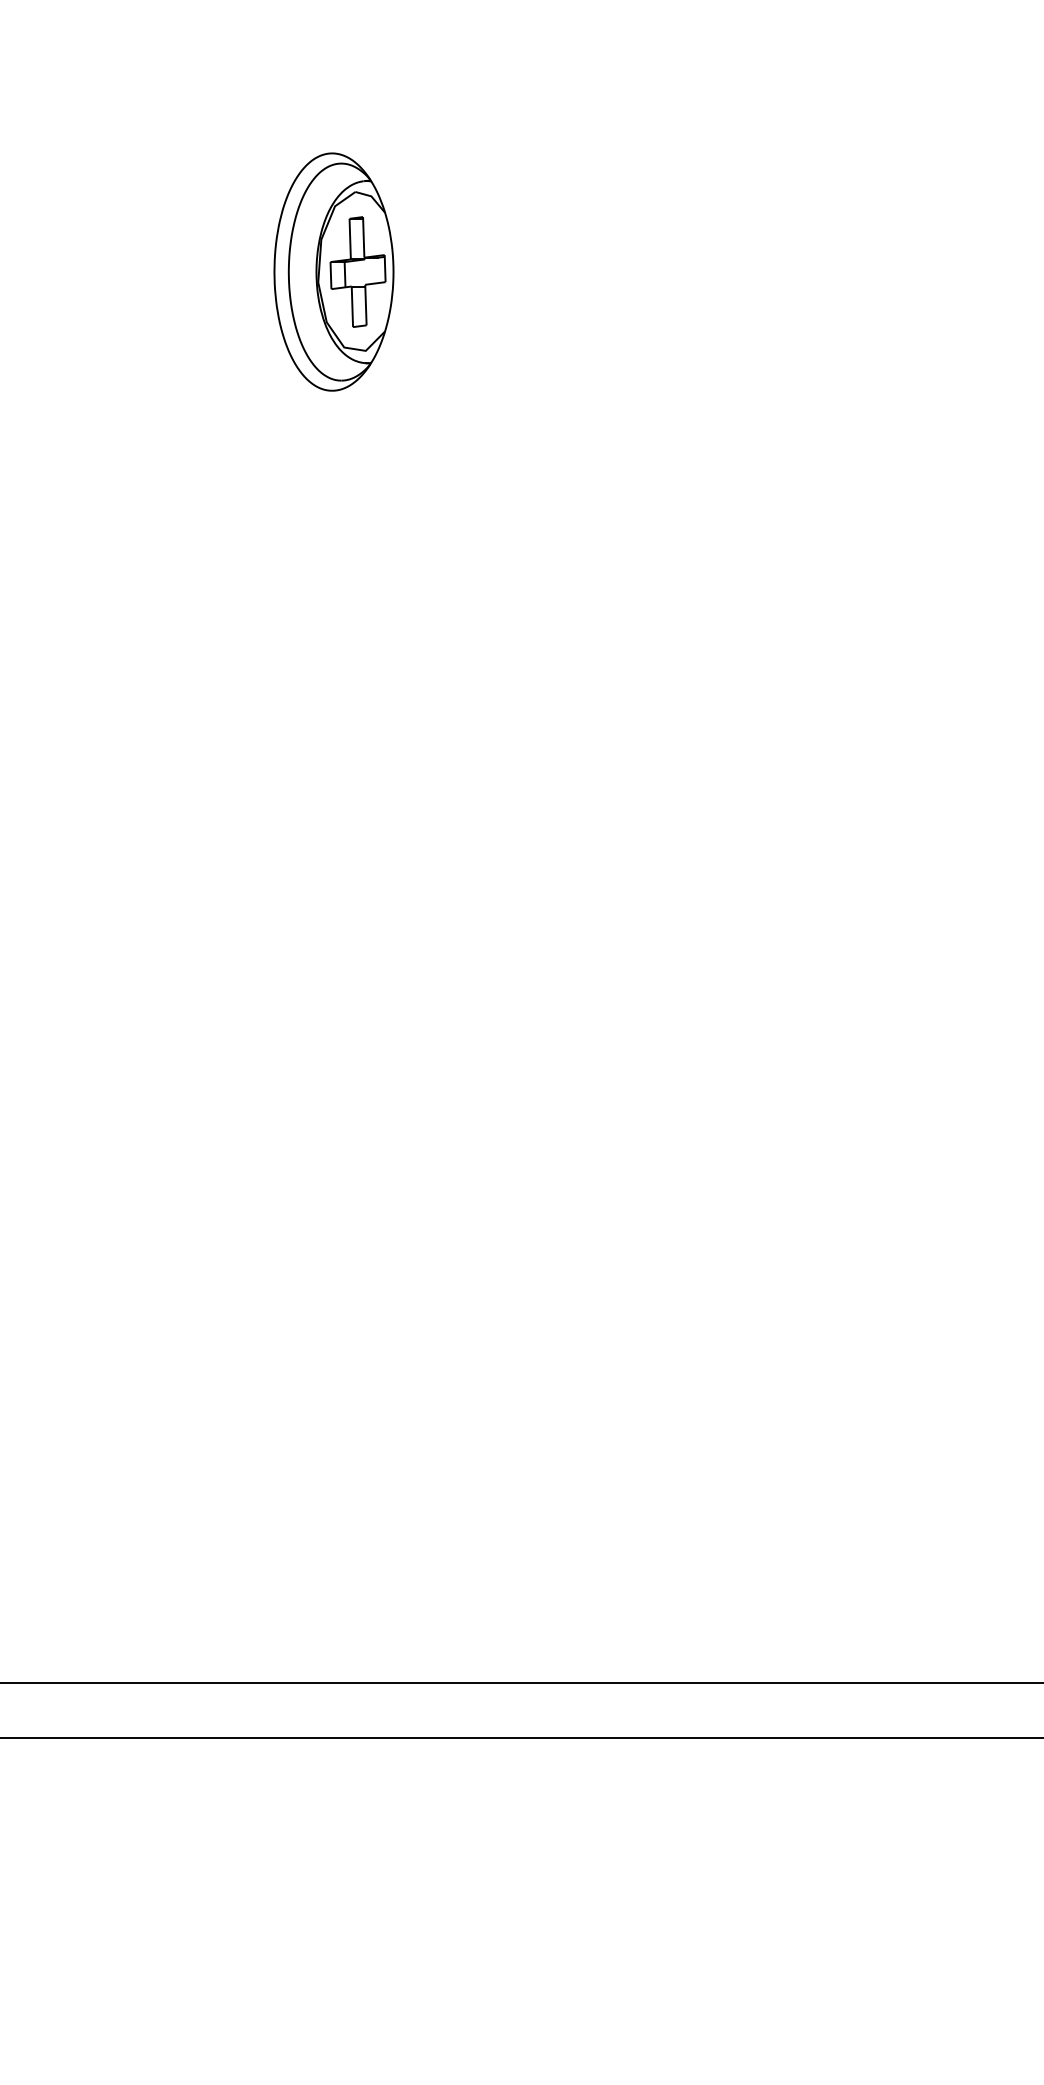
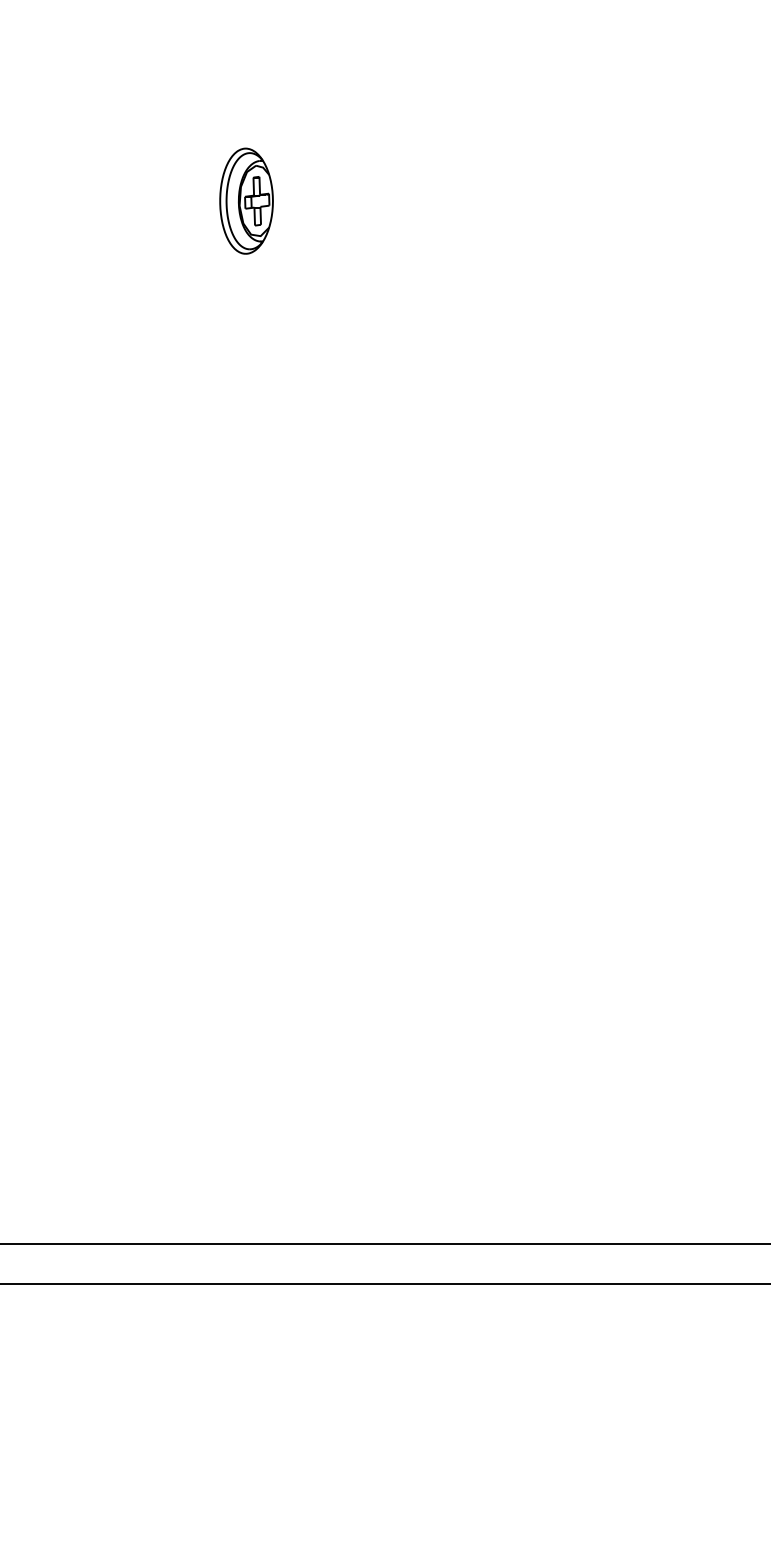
part: (333, 271) -> (246, 200), size x0.6

